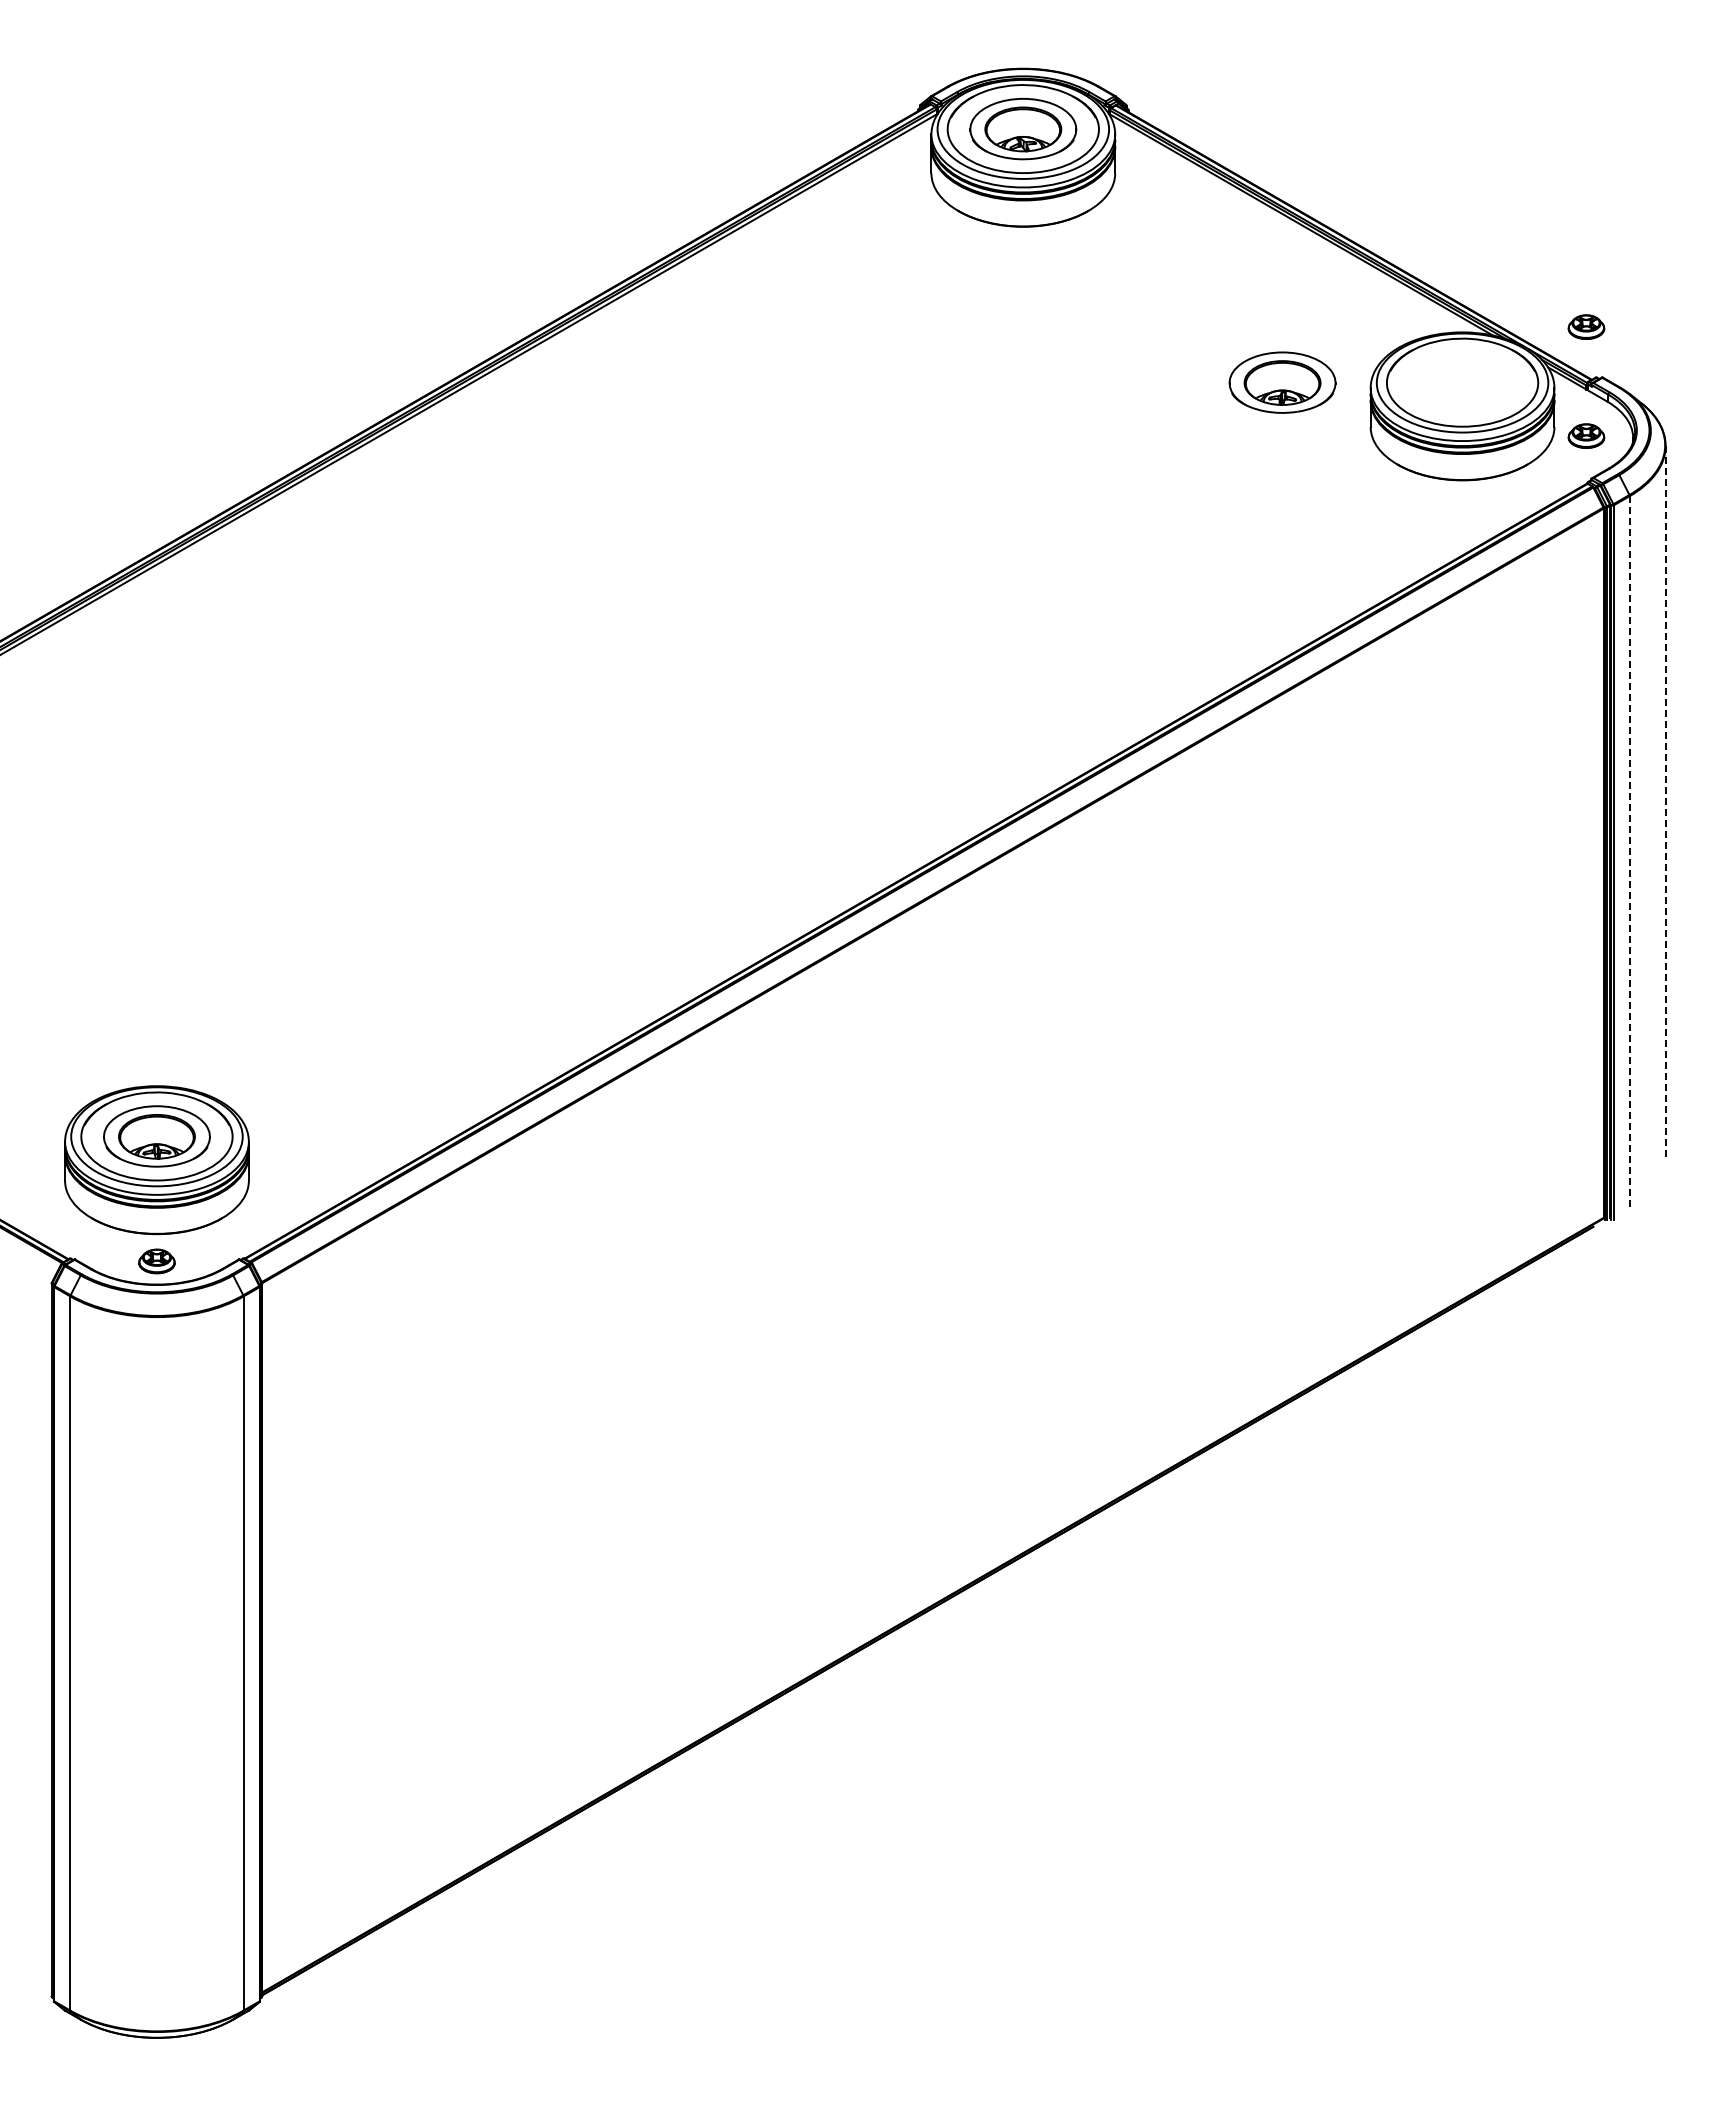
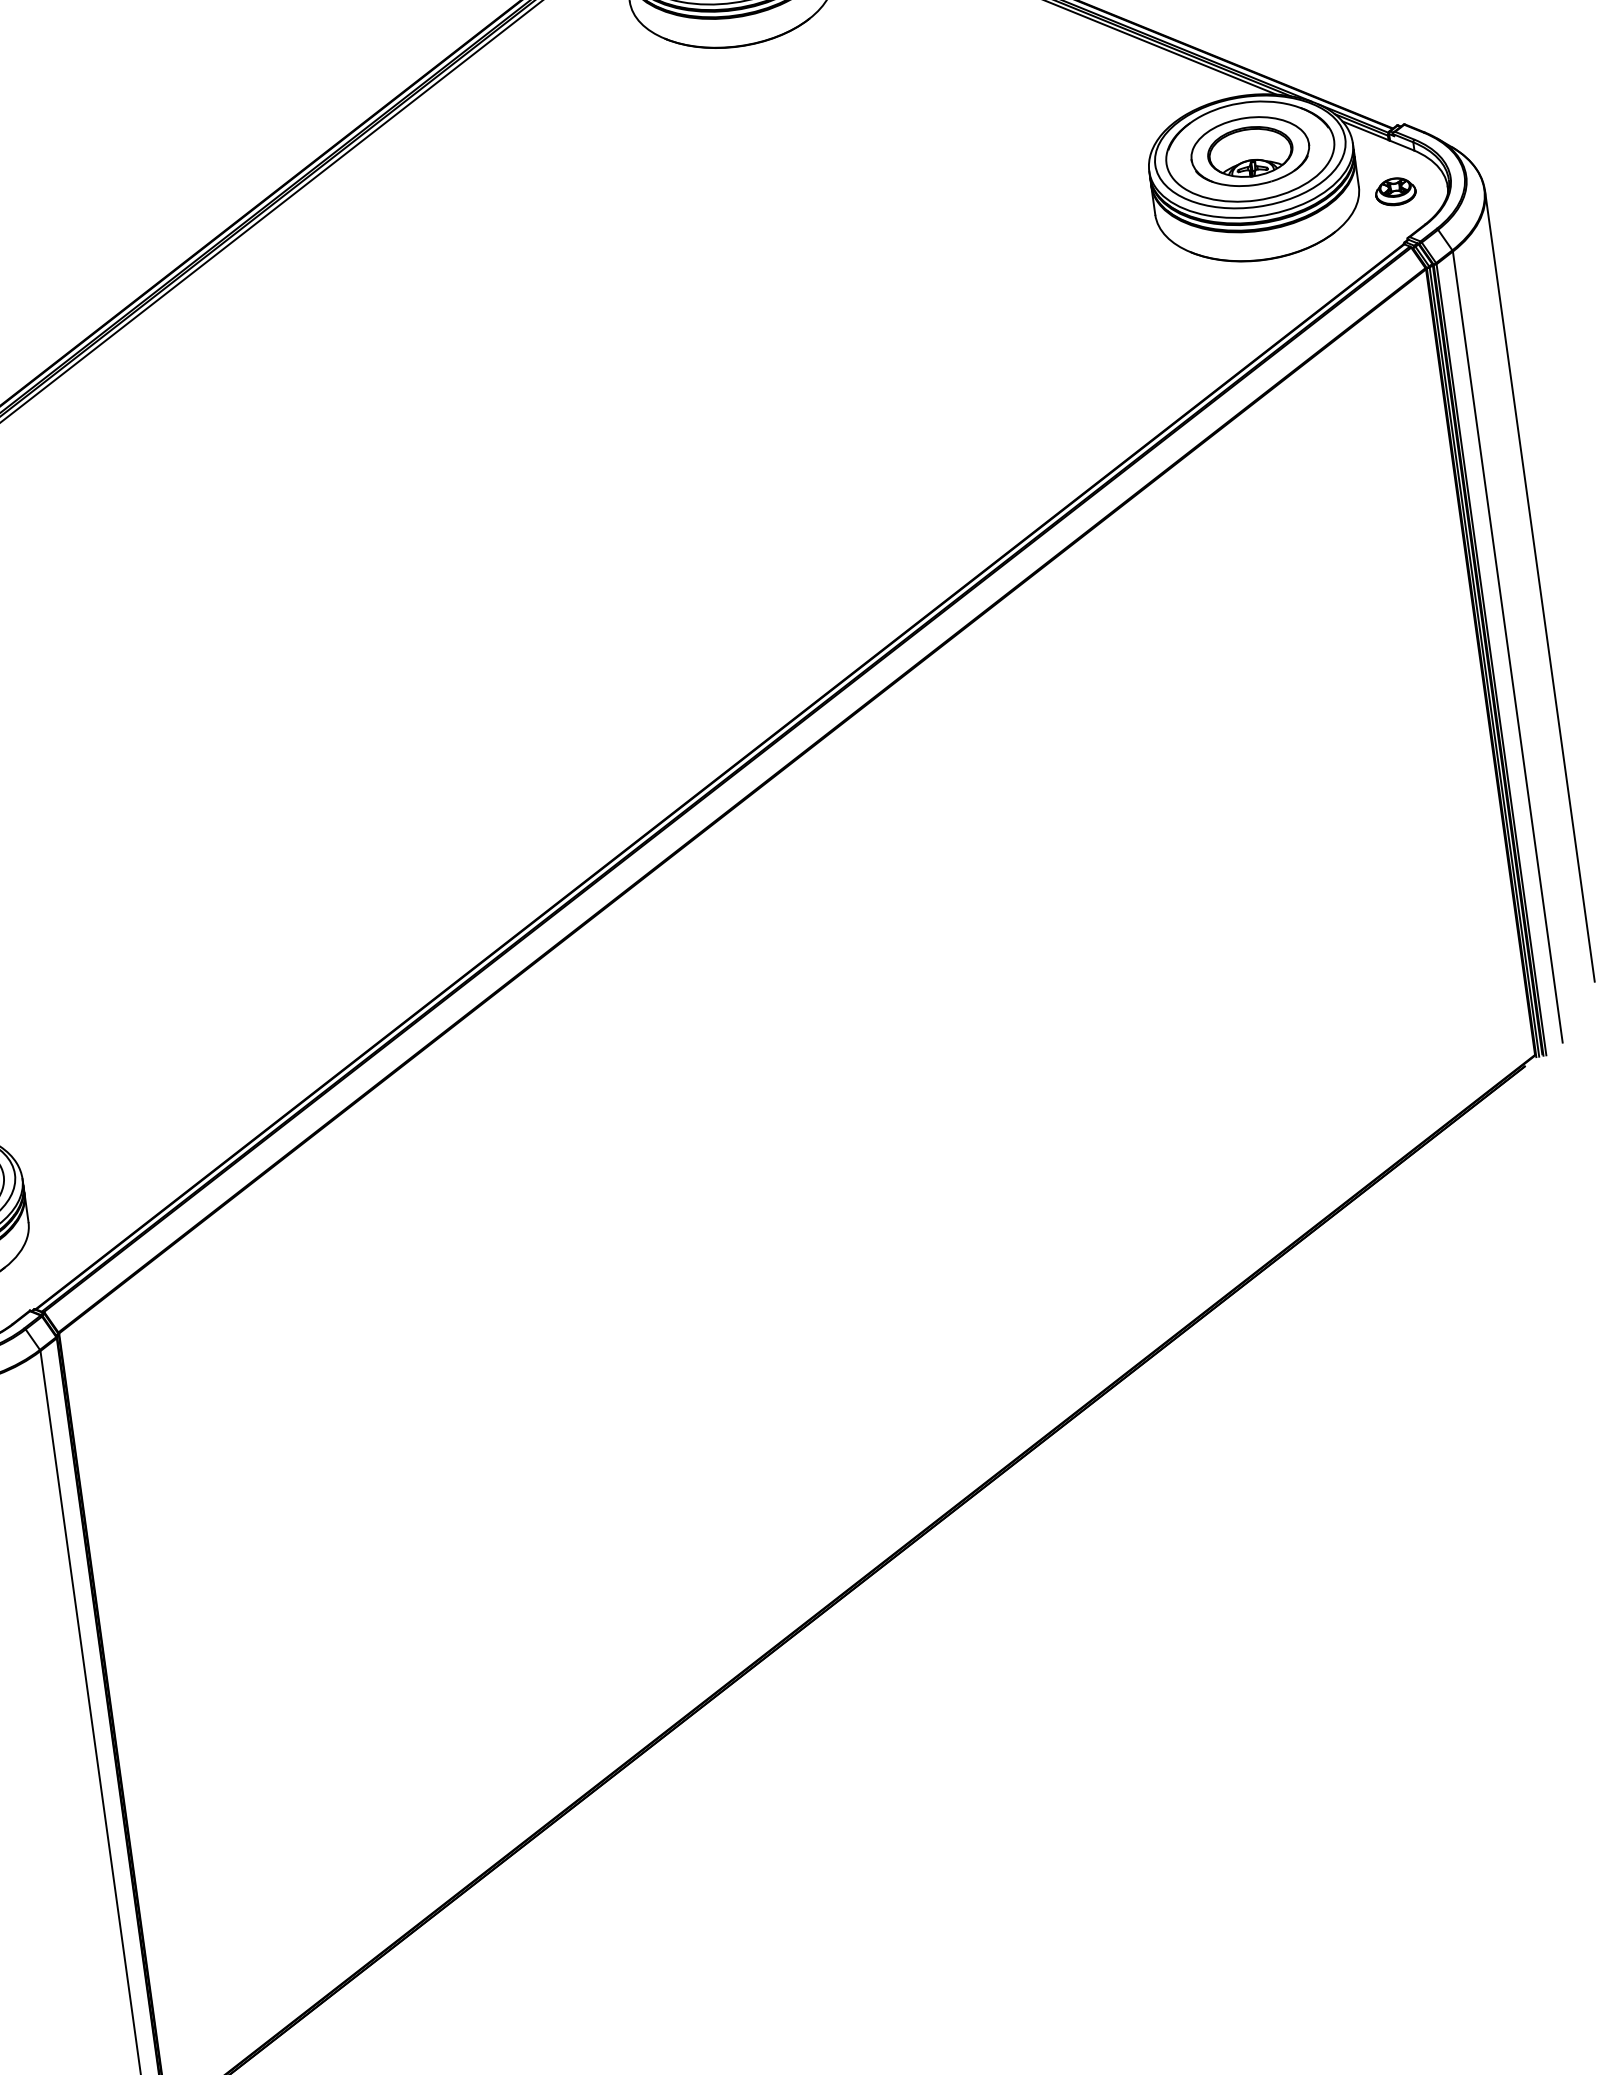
part: (1586, 326) -> (1378, 70), removed
part: (1282, 382) -> (1250, 151), moved
line: (1665, 803) -> (1539, 586), dashed -> solid
line: (1629, 853) -> (1507, 647), dashed -> solid

